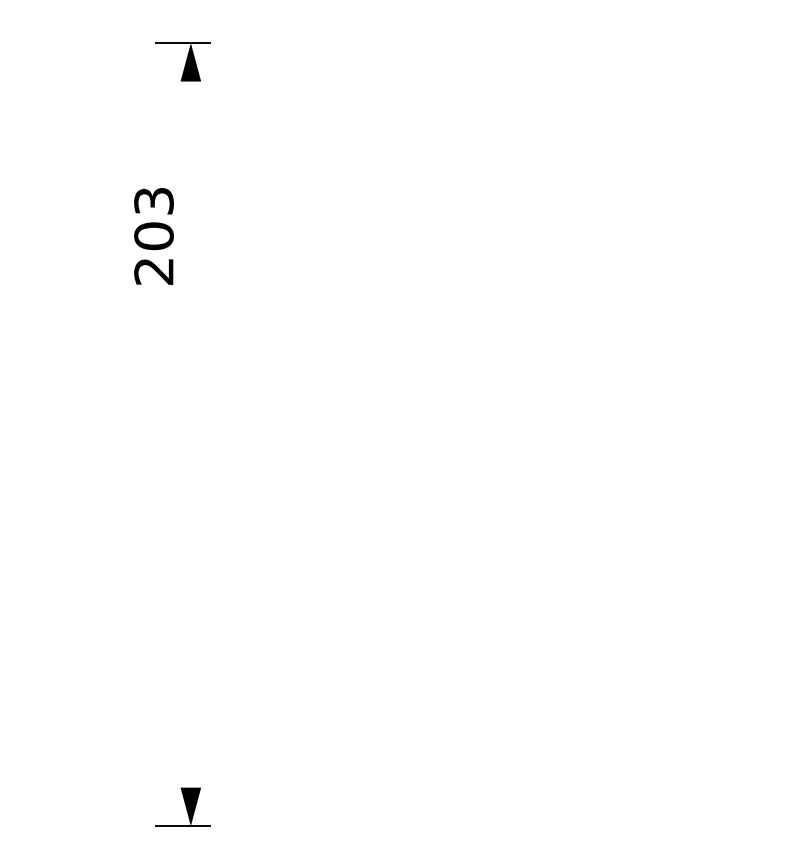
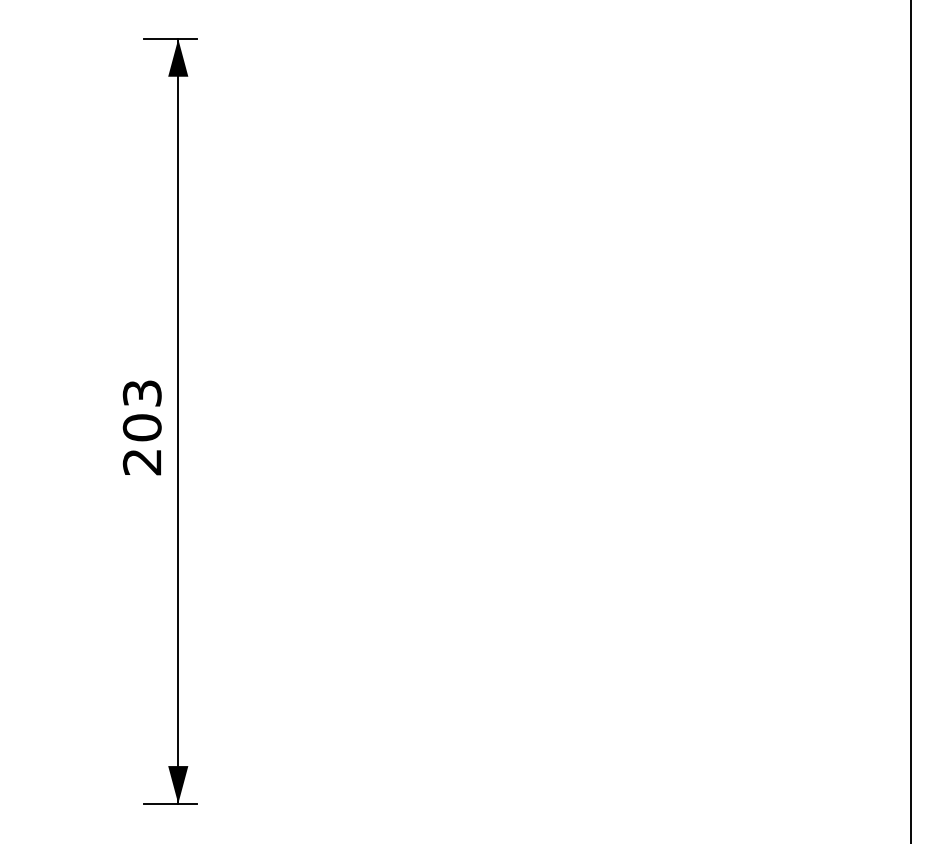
text: (153, 235) -> (141, 427), moved
line: (191, 434) -> (178, 421), added

